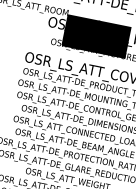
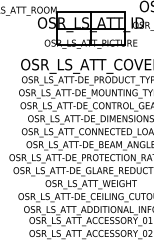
fill: (95, 36) -> (90, 28), removed

